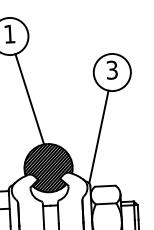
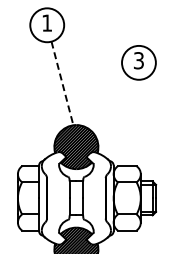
line: (29, 99) -> (62, 83), solid -> dashed
line: (98, 136) -> (123, 120), removed

